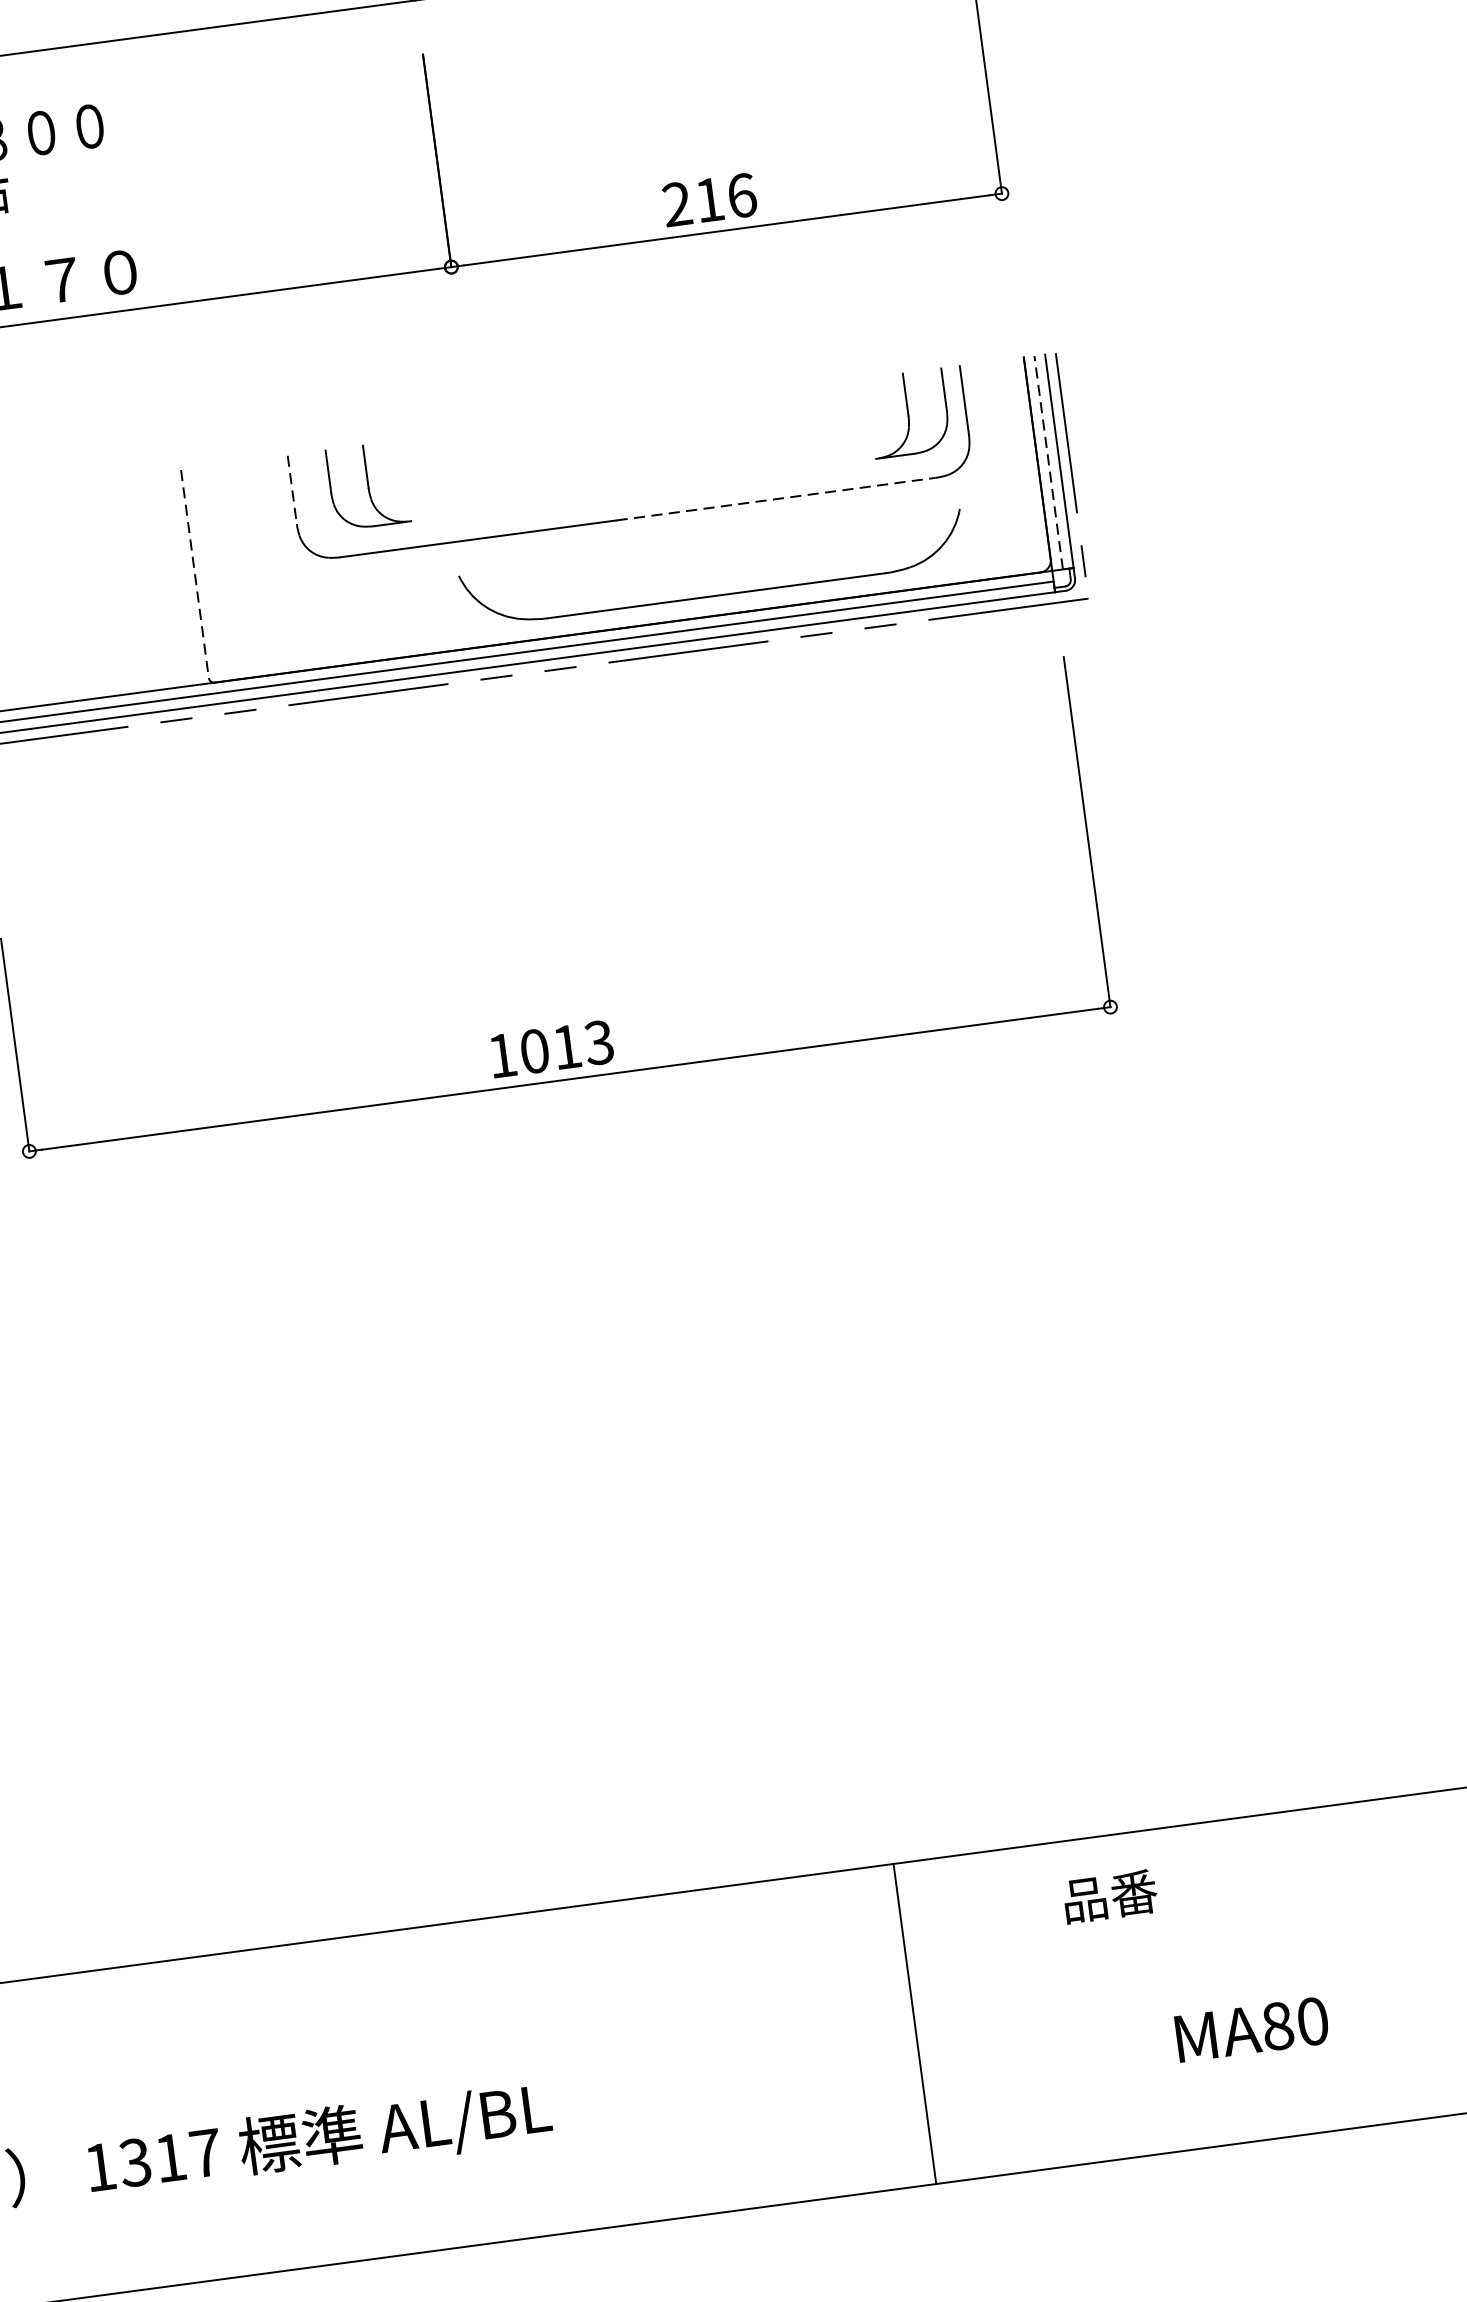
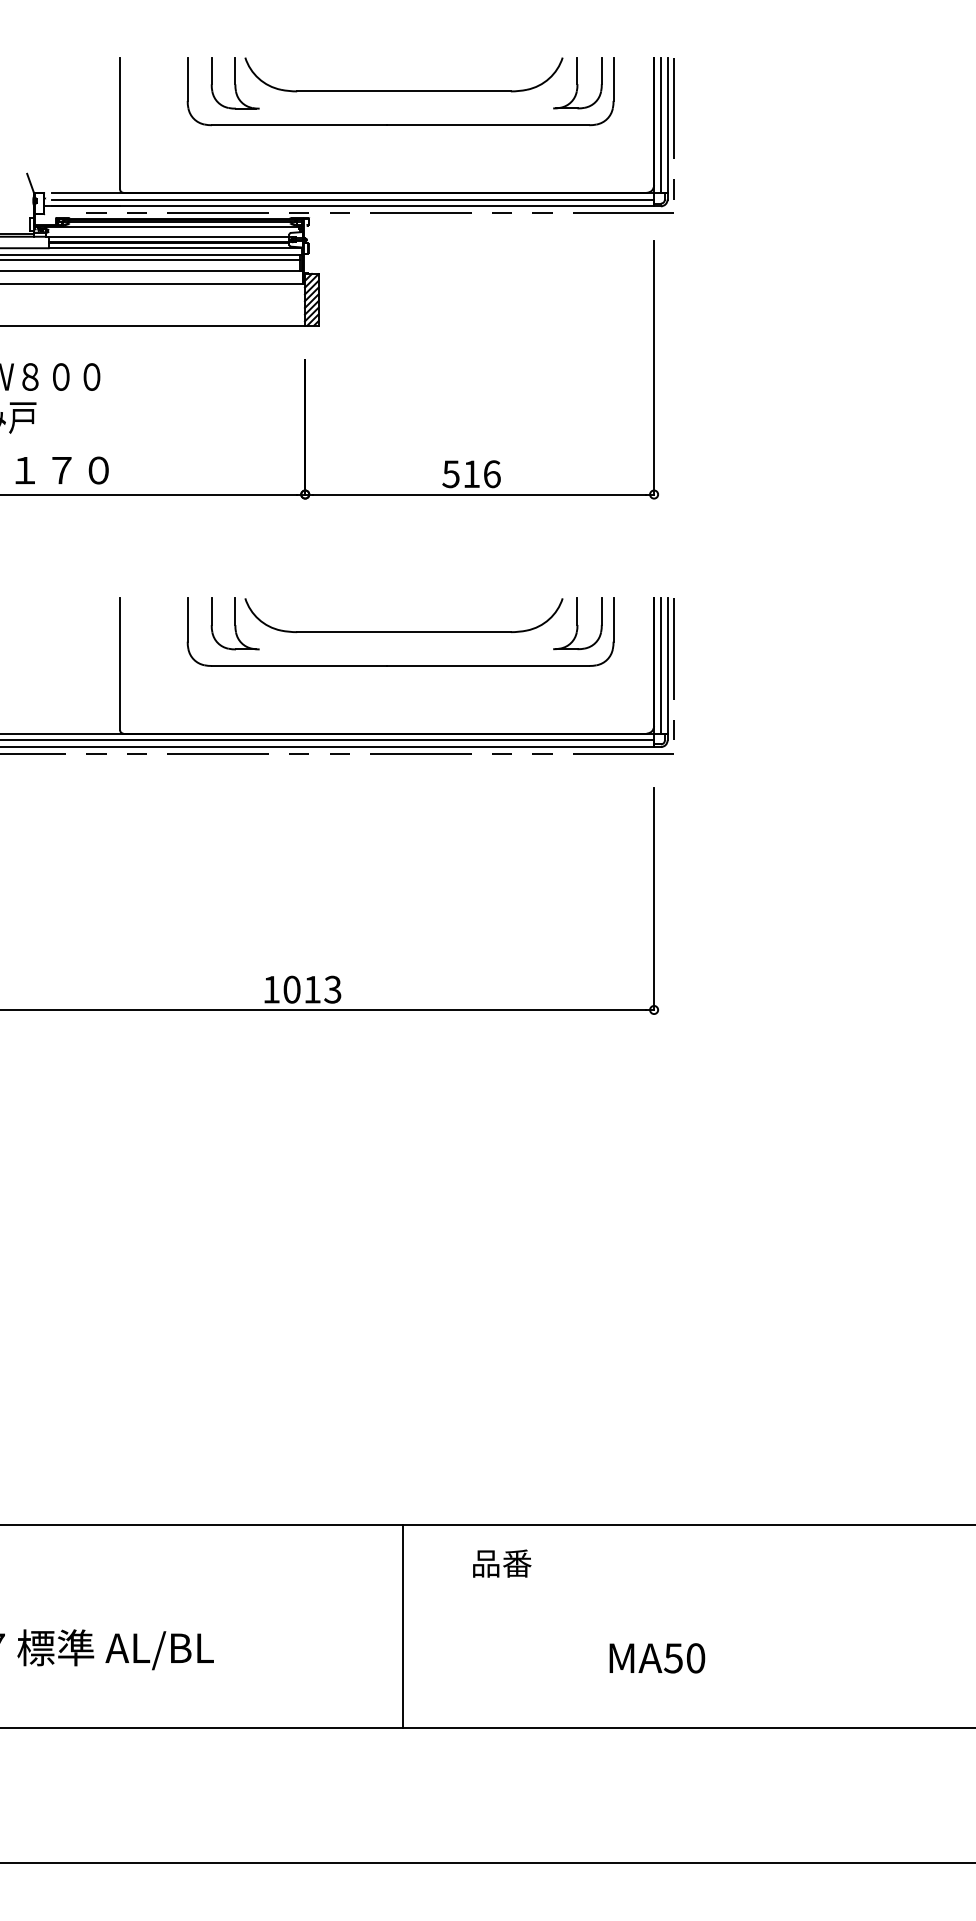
text: (676, 204) -> (450, 474), 216 -> 516
line: (1048, 462) -> (660, 665), dashed -> solid
line: (292, 490) -> (187, 620), dashed -> solid
line: (776, 498) -> (488, 665), dashed -> solid
line: (195, 574) -> (120, 664), dashed -> solid
part: (715, 594) -> (403, 631), moved
text: (1110, 1896) -> (502, 1563), moved
line: (914, 2023) -> (402, 1626), moved
text: (1277, 2026) -> (673, 1658), MA80 -> MA50

